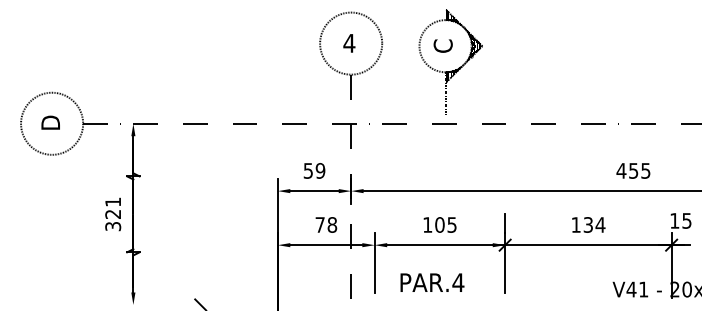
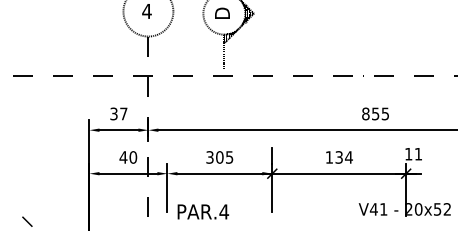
text: (442, 45) -> (221, 13), C -> D
text: (314, 170) -> (118, 113), 59 -> 37
text: (621, 170) -> (365, 113), 455 -> 855
text: (686, 220) -> (418, 153), 15 -> 11
text: (326, 224) -> (128, 157), 78 -> 40
text: (427, 224) -> (209, 157), 105 -> 305
text: (432, 282) -> (203, 211), moved

